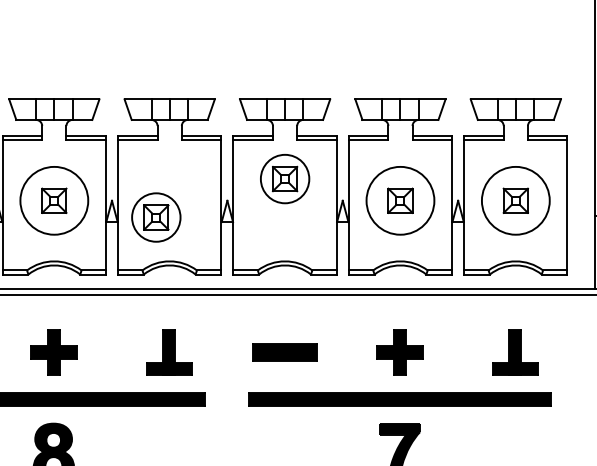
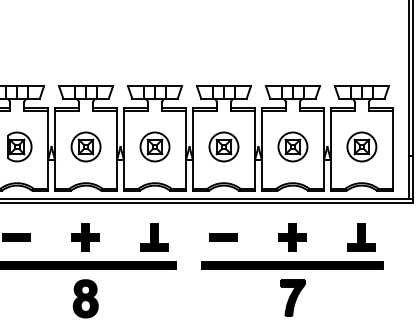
part: (284, 178) -> (223, 146), moved
circle: (53, 200) -> (85, 146), size x0.71
circle: (399, 200) -> (292, 146), size x0.71
circle: (515, 200) -> (361, 146), size x0.71
part: (155, 216) -> (154, 146), moved
part: (284, 352) -> (223, 237), size x0.71

